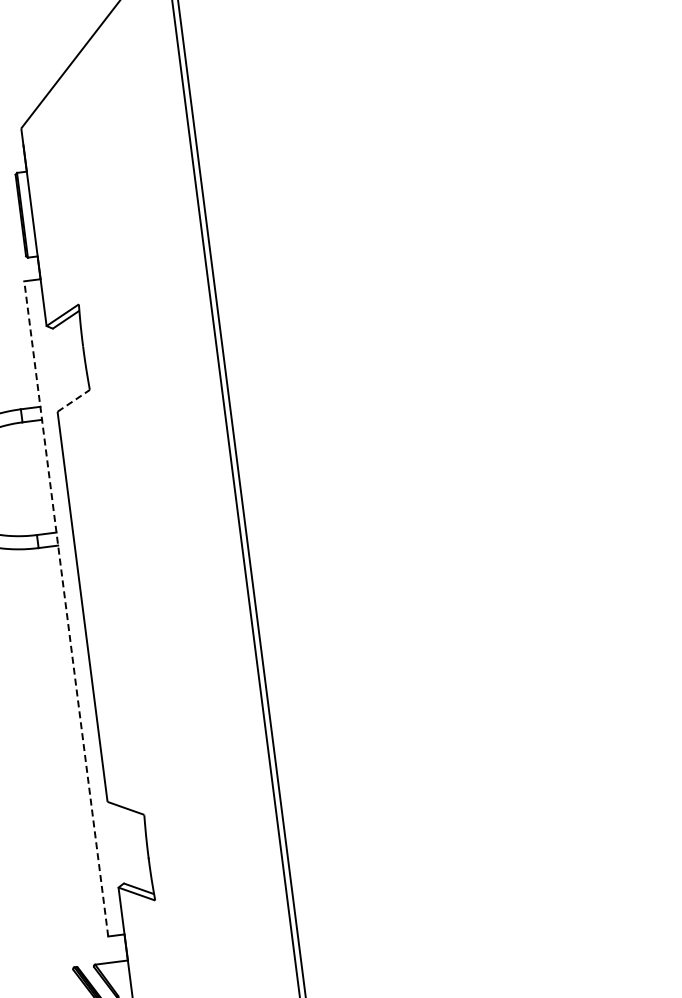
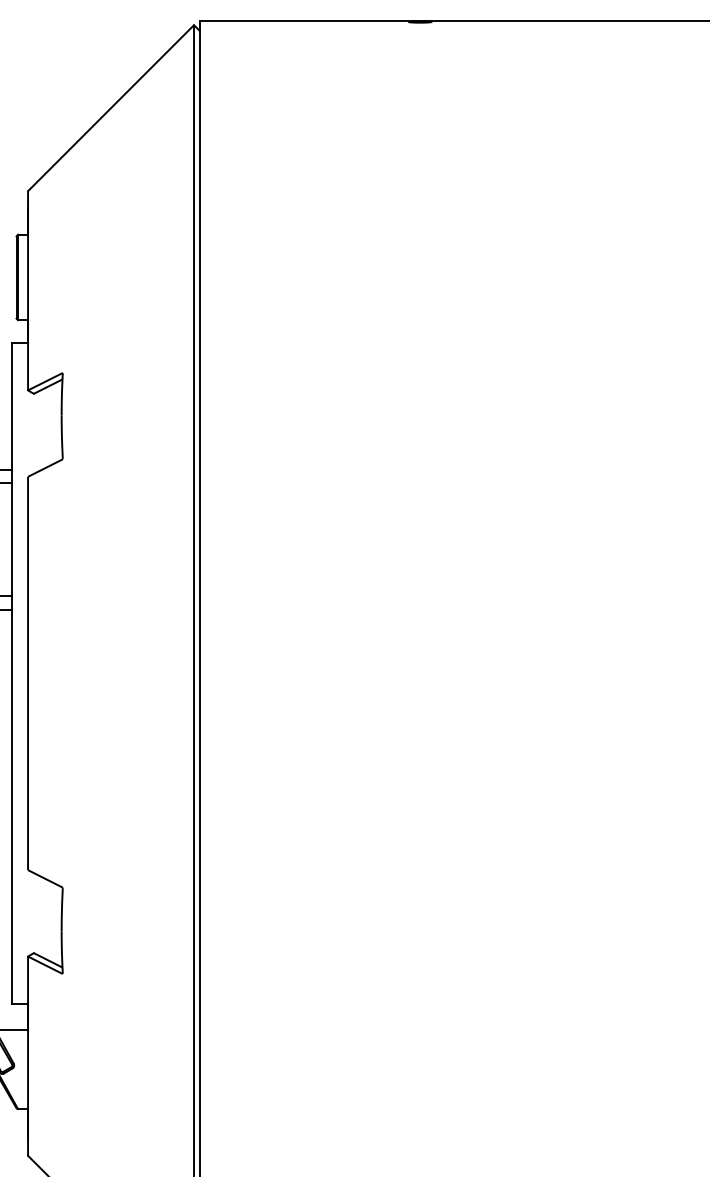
line: (74, 400) -> (46, 467), dashed -> solid
line: (66, 607) -> (11, 672), dashed -> solid

